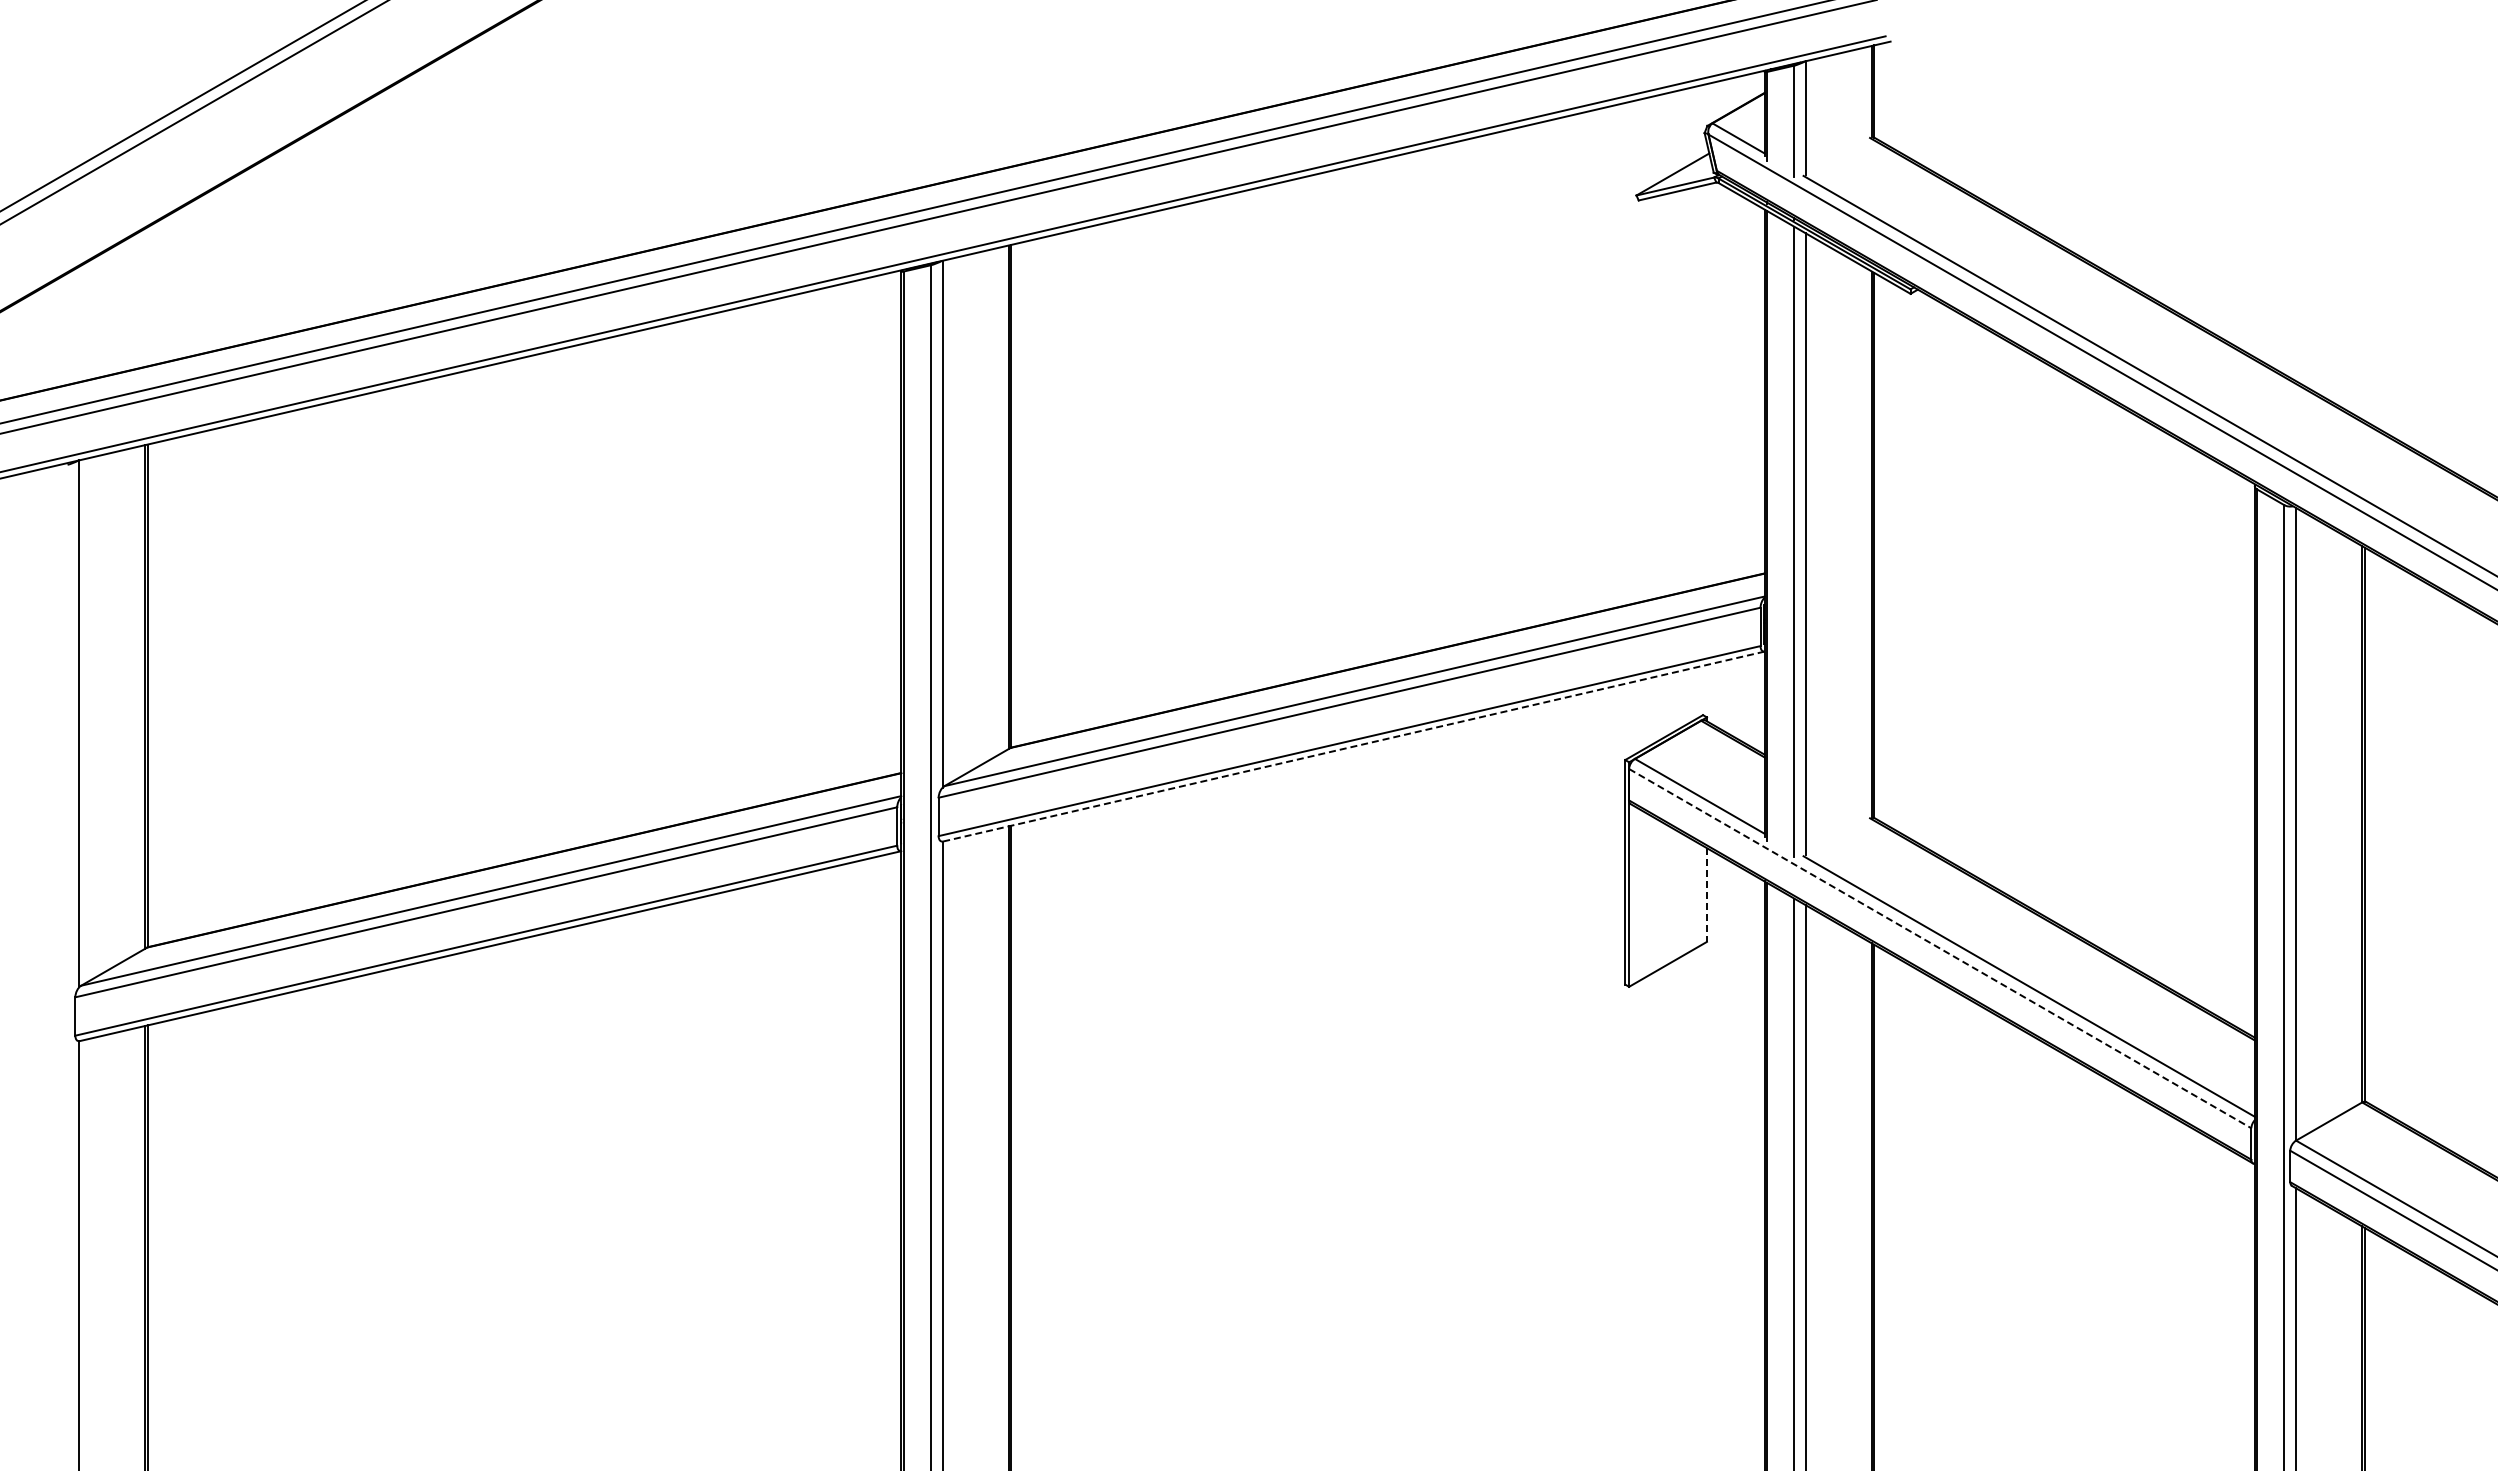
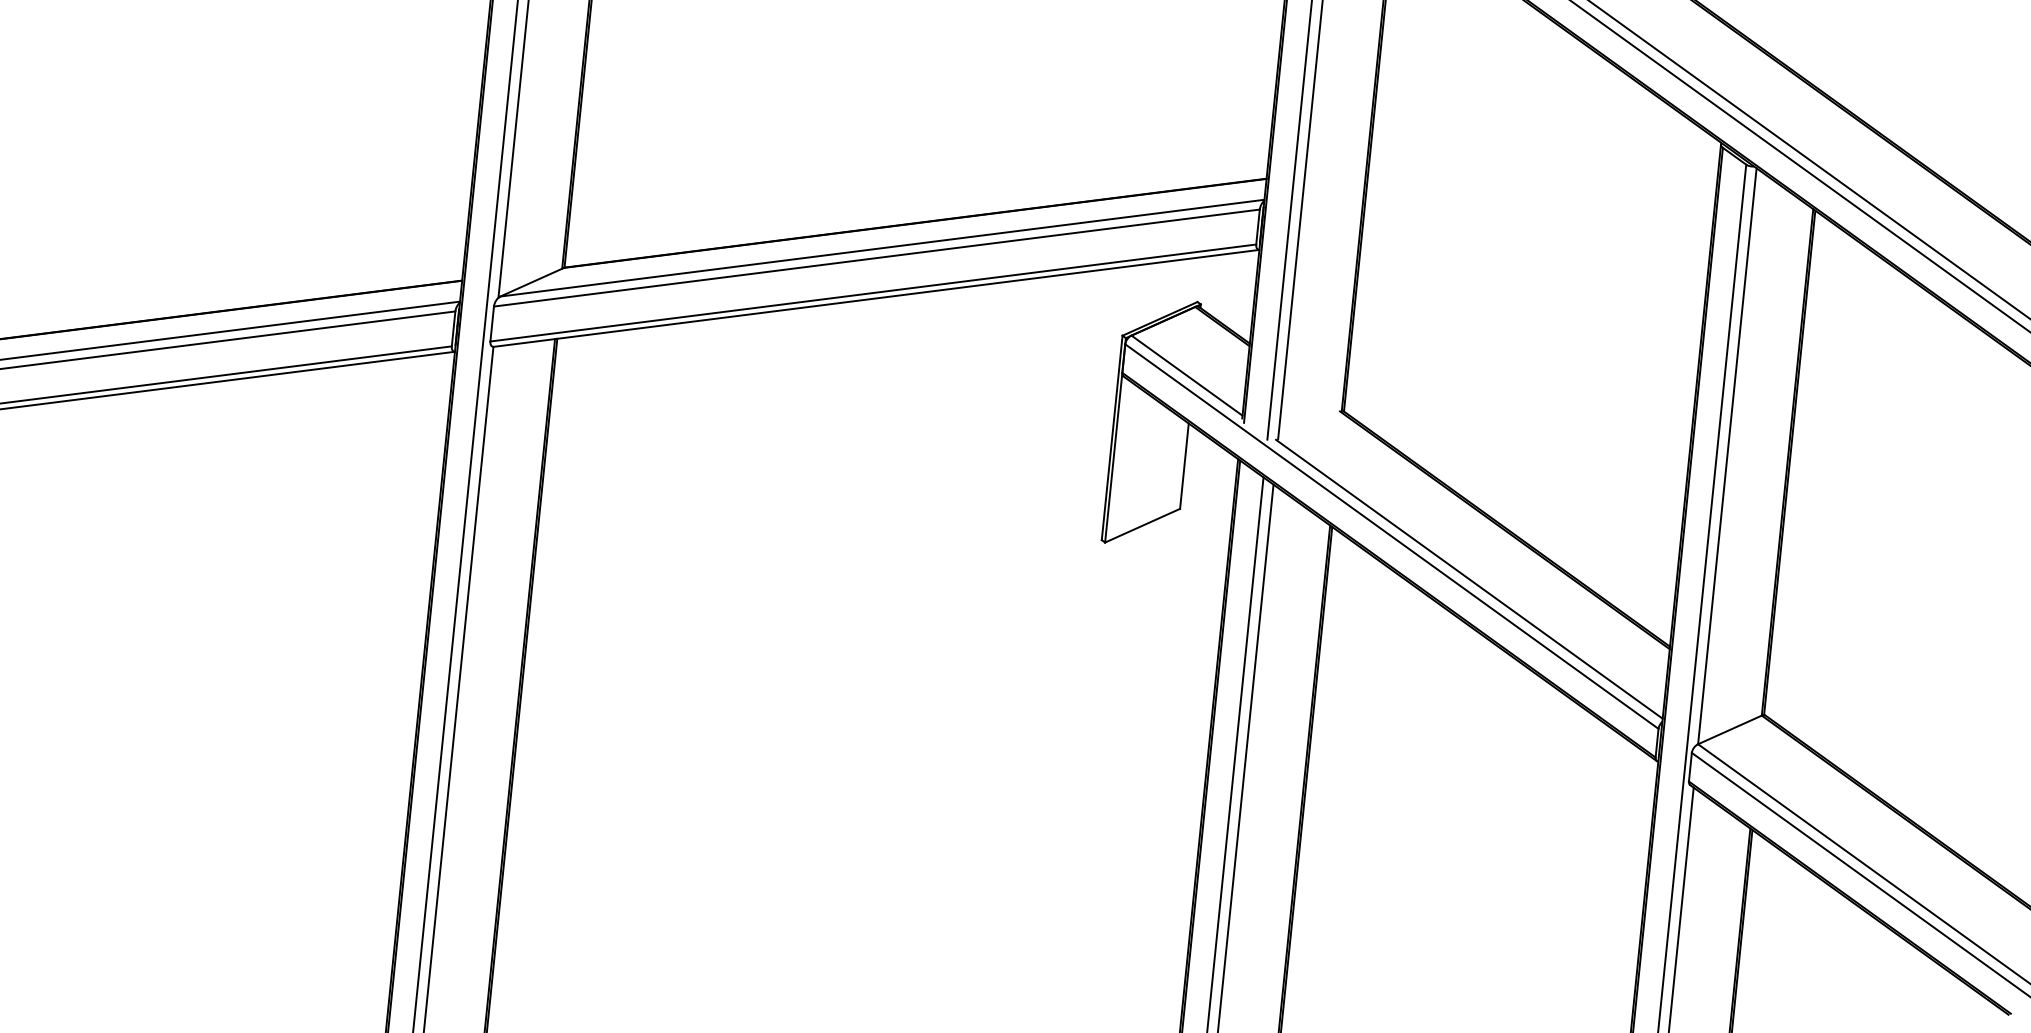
line: (1353, 746) -> (876, 298), dashed -> solid
line: (1706, 895) -> (1183, 466), dashed -> solid
line: (1940, 948) -> (1392, 536), dashed -> solid

